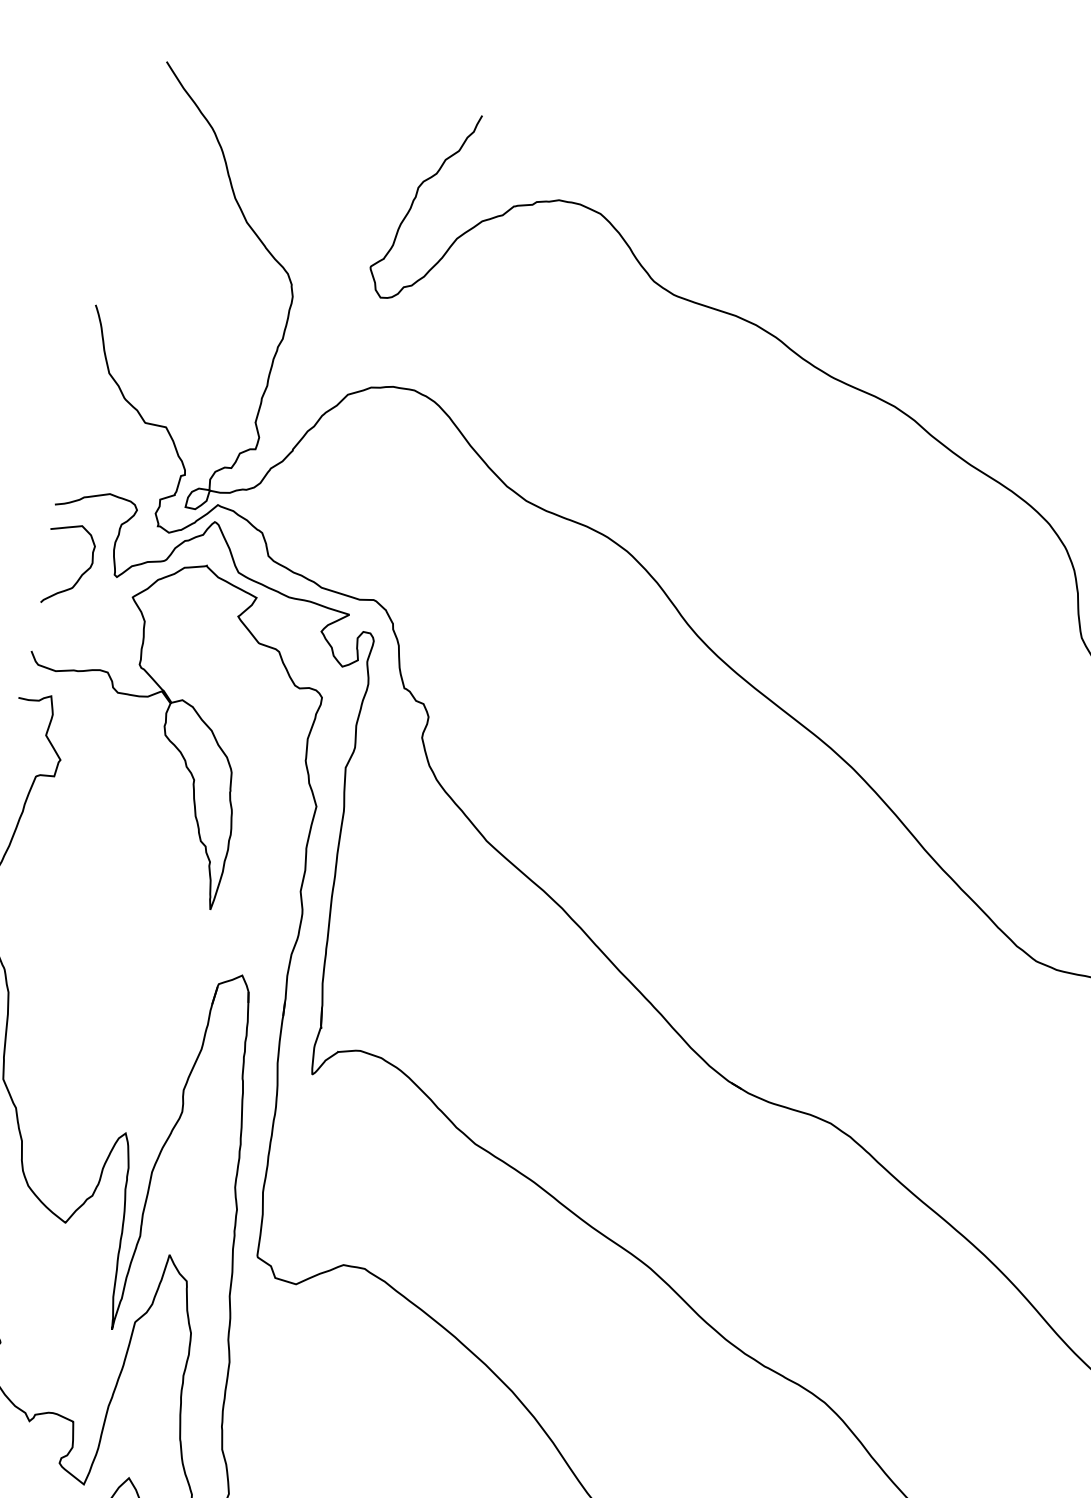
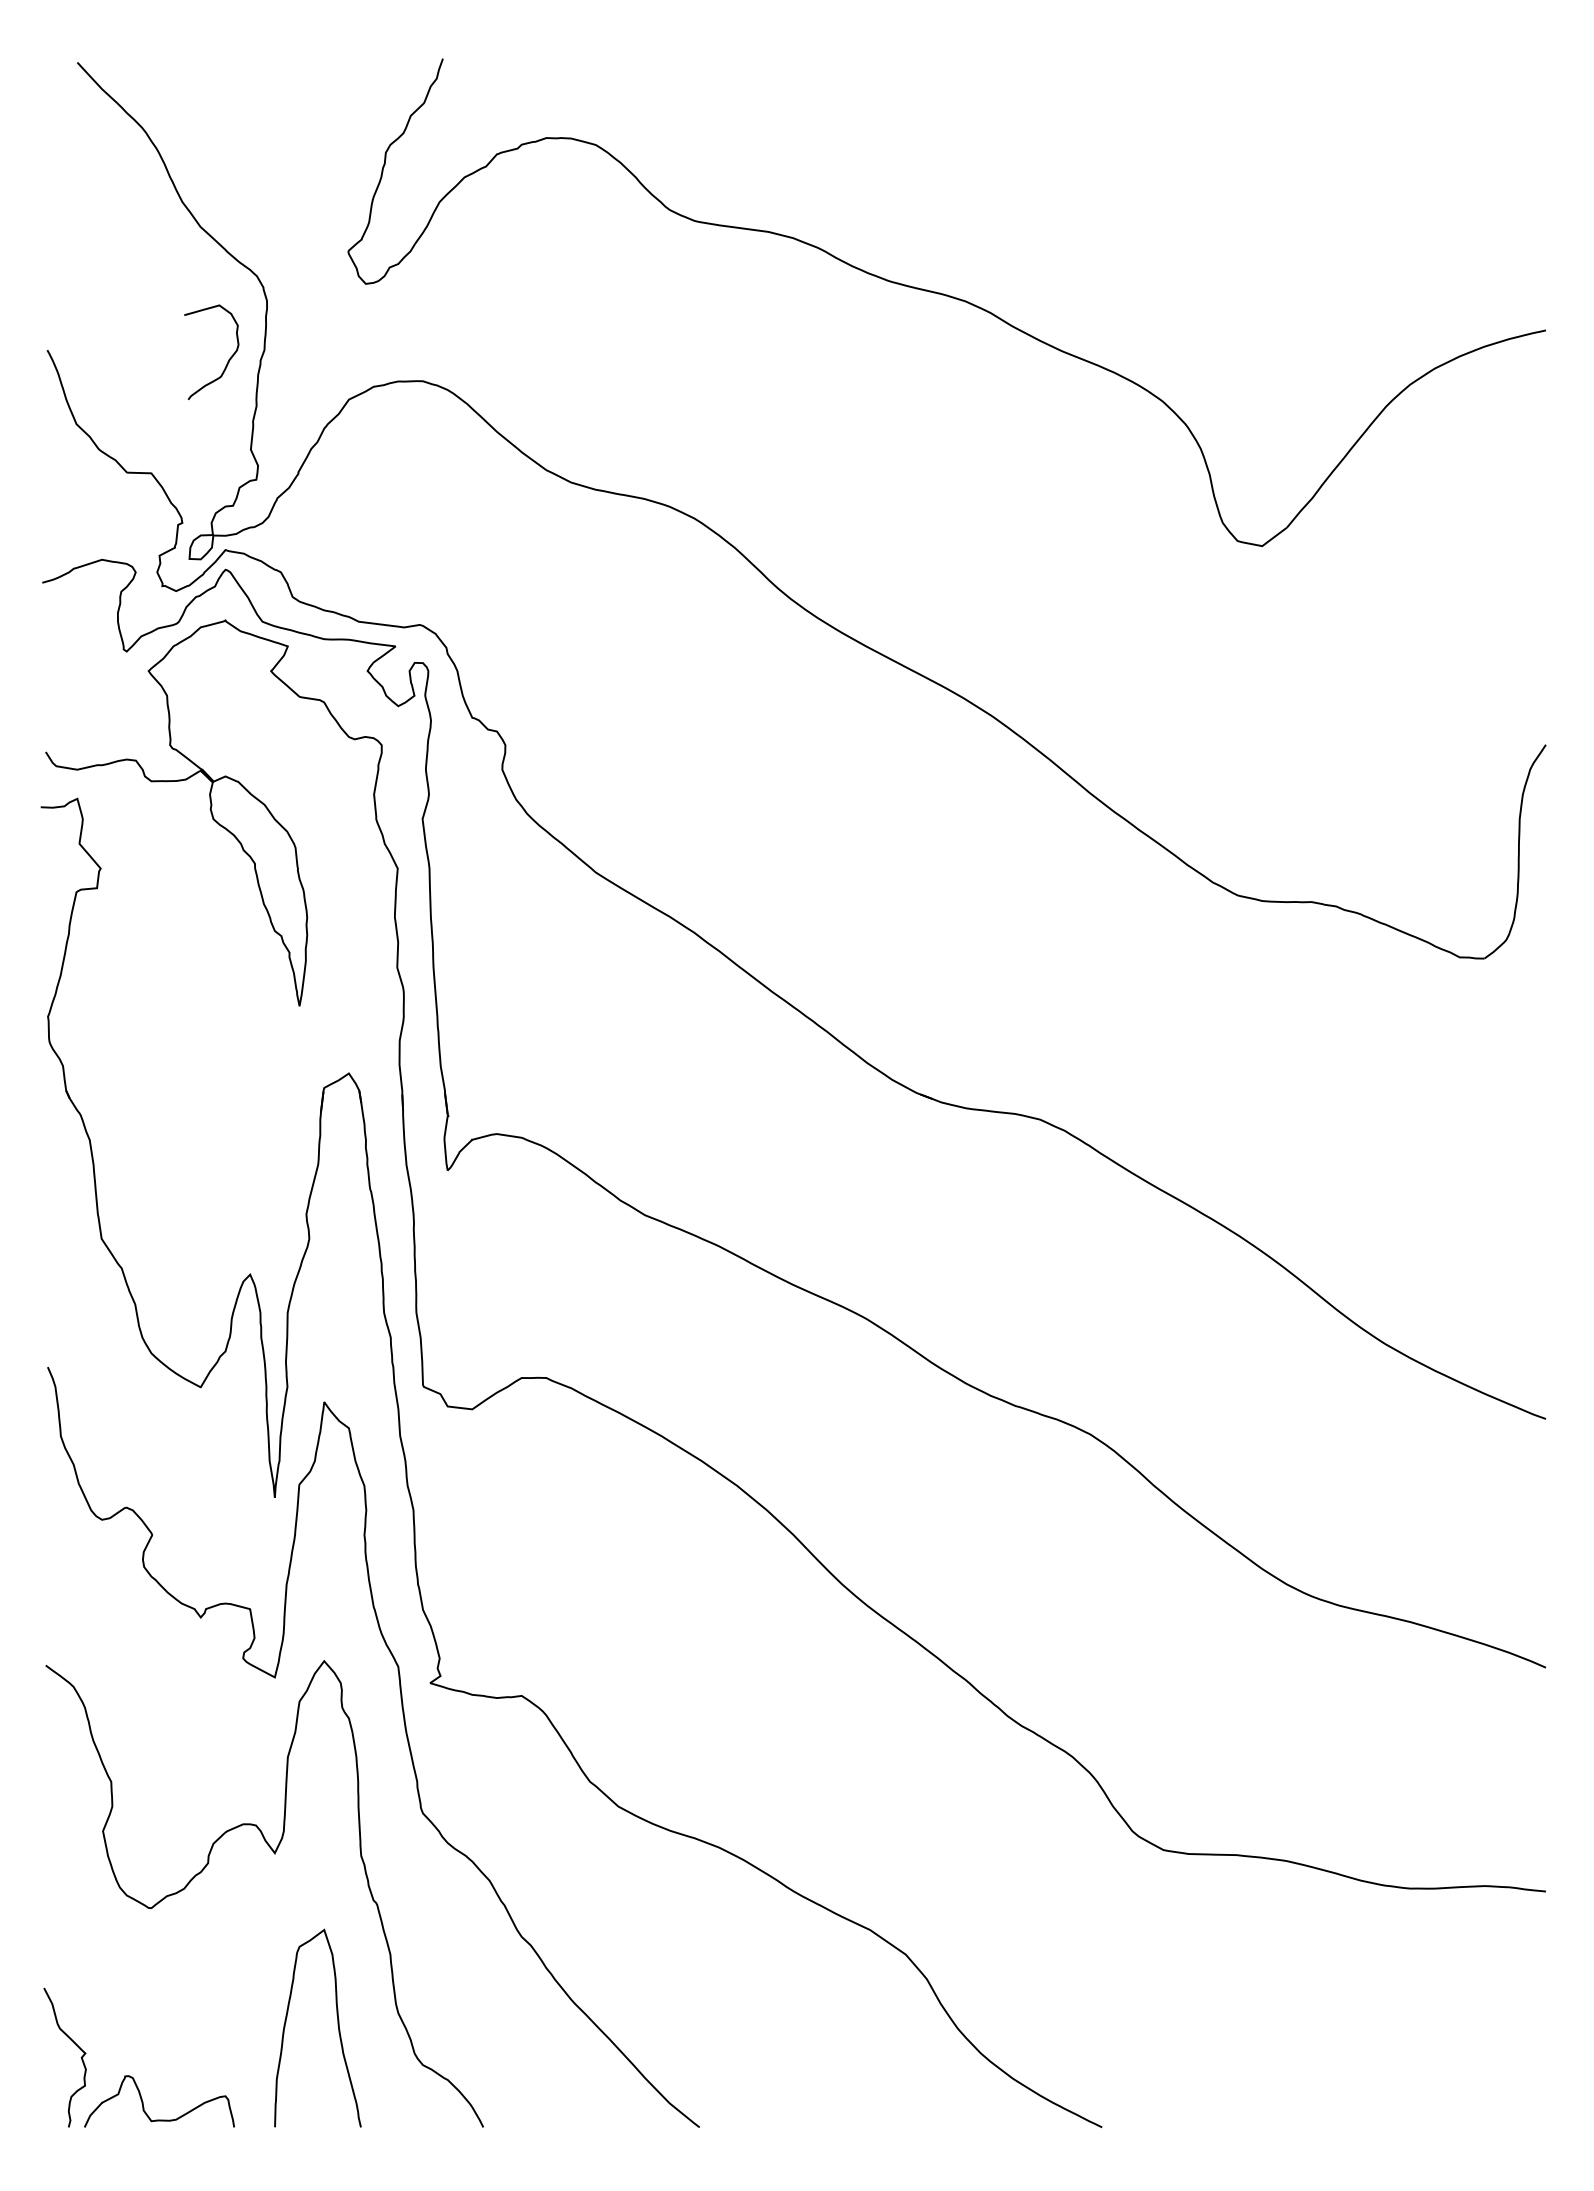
curve: (81, 574) -> (228, 359), moved

